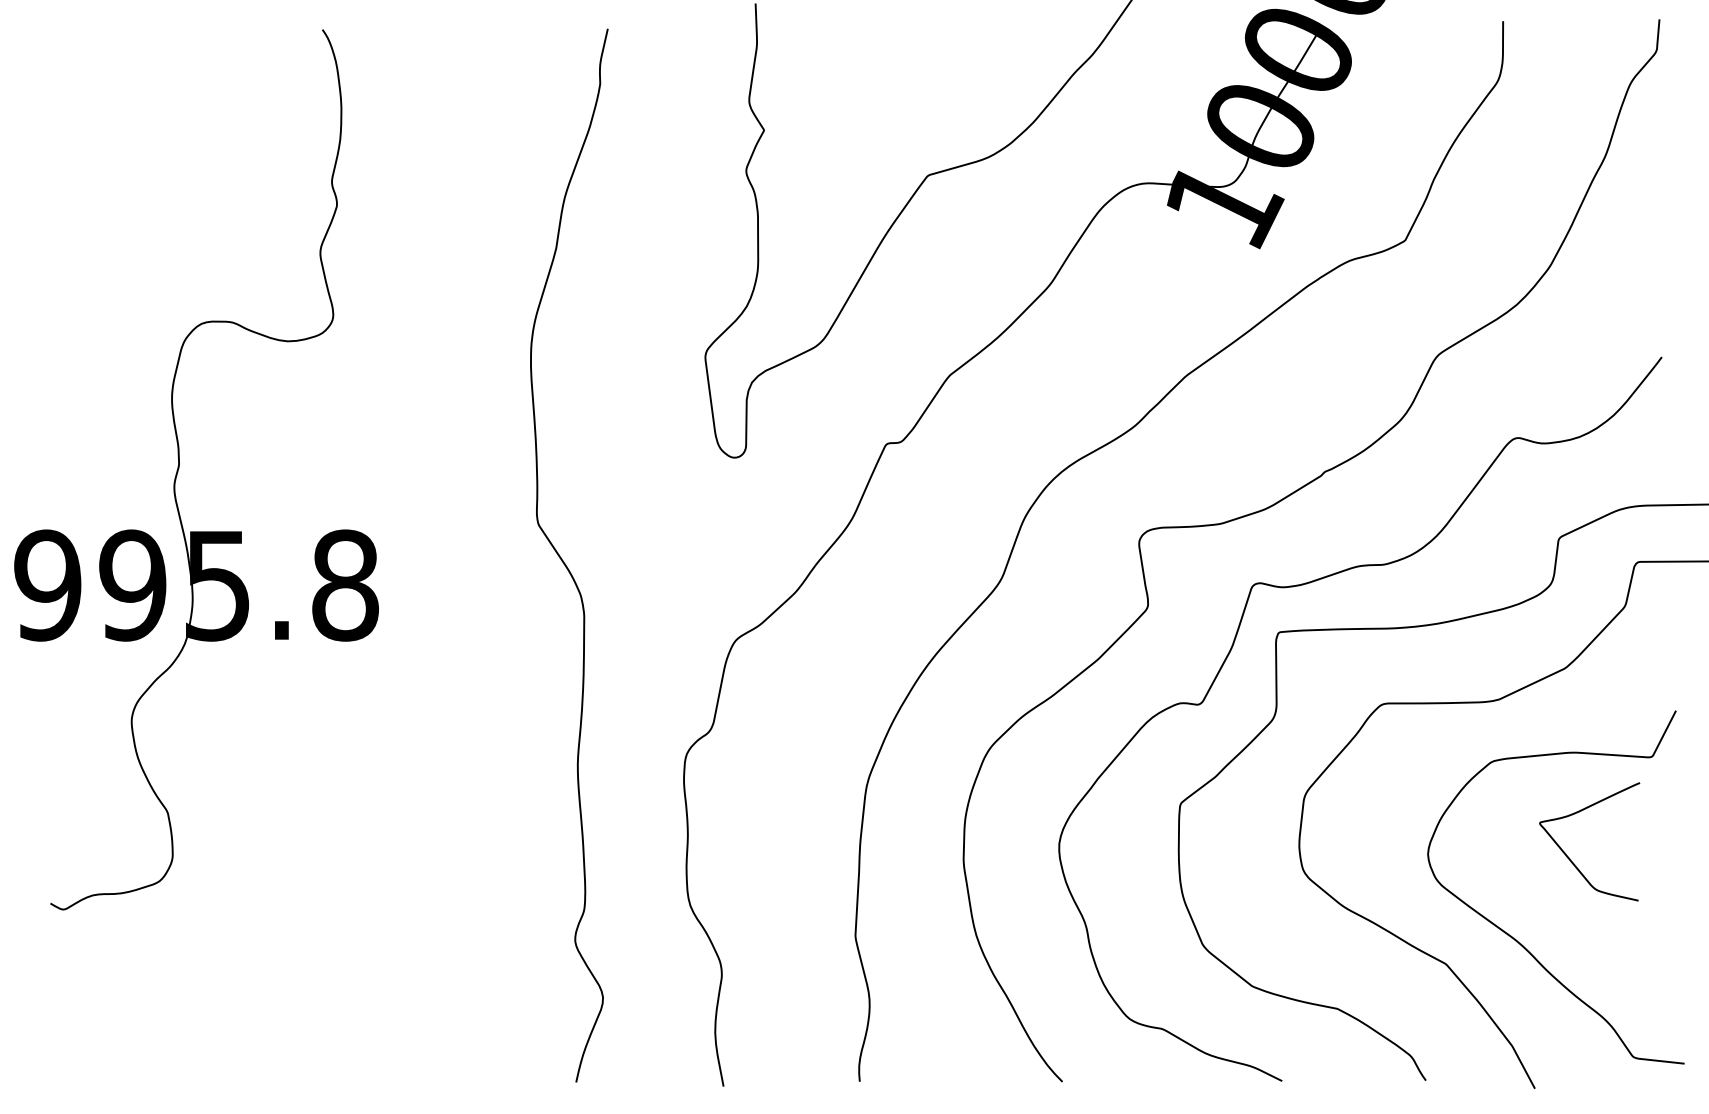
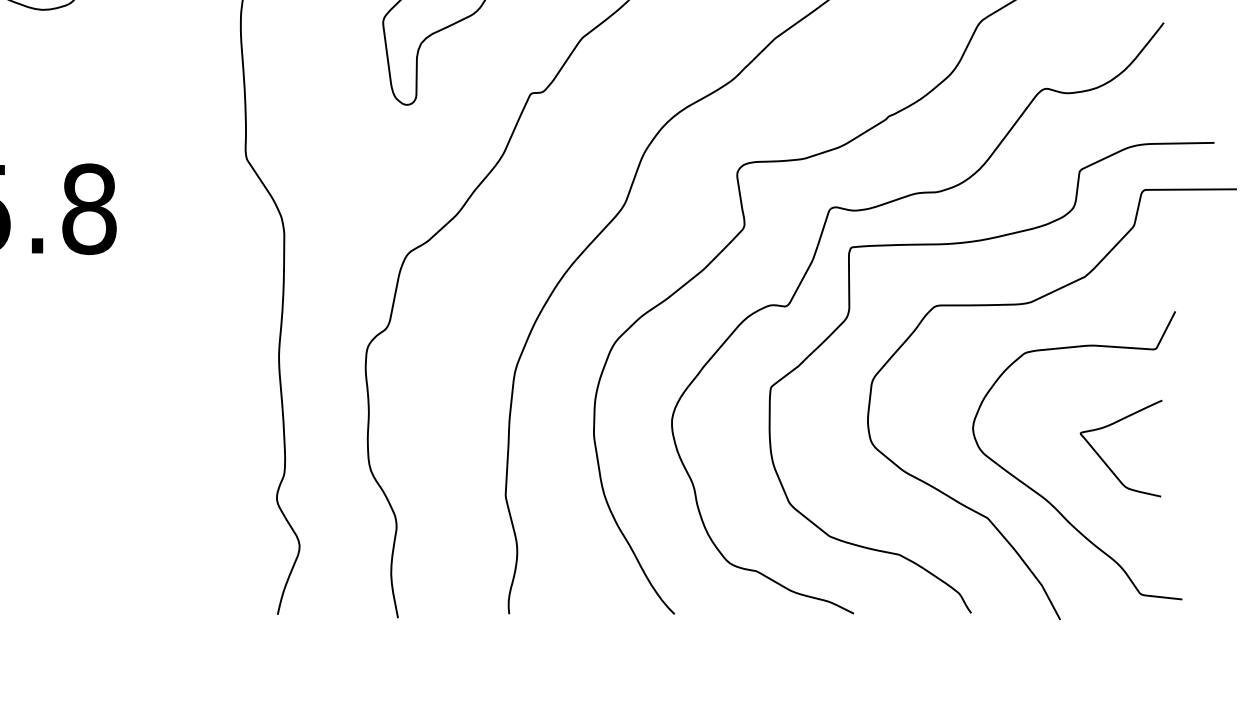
curve: (1570, 858) -> (1105, 462), moved

